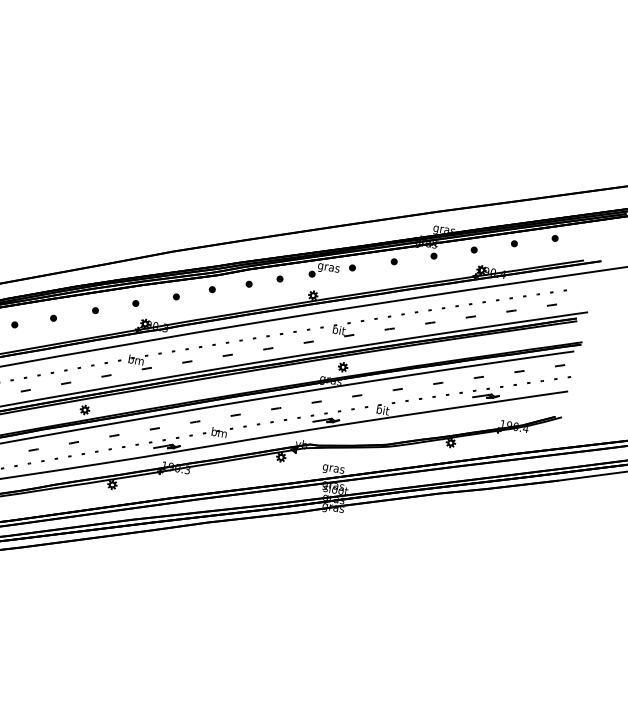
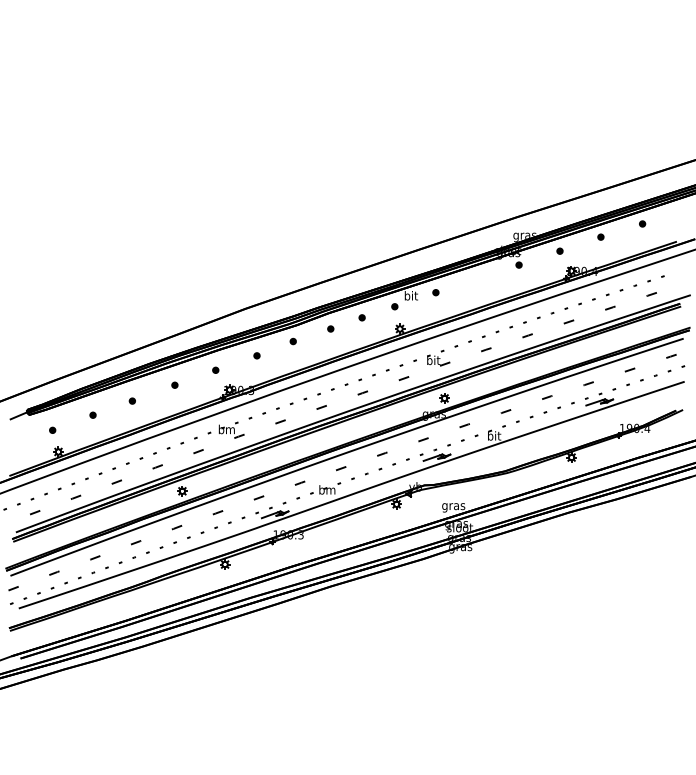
part: (394, 260) -> (478, 277), removed
text: (328, 267) -> (410, 296), gras -> bit

